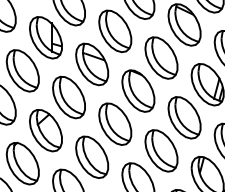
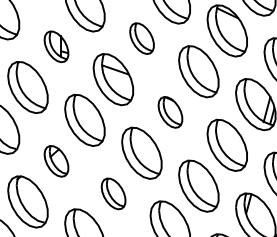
part: (115, 30) -> (142, 37), size x0.6
part: (45, 37) -> (55, 46), size x0.6
part: (138, 90) -> (170, 111), size x0.6
part: (45, 130) -> (55, 161), size x0.6
part: (92, 156) -> (113, 193), size x0.6

